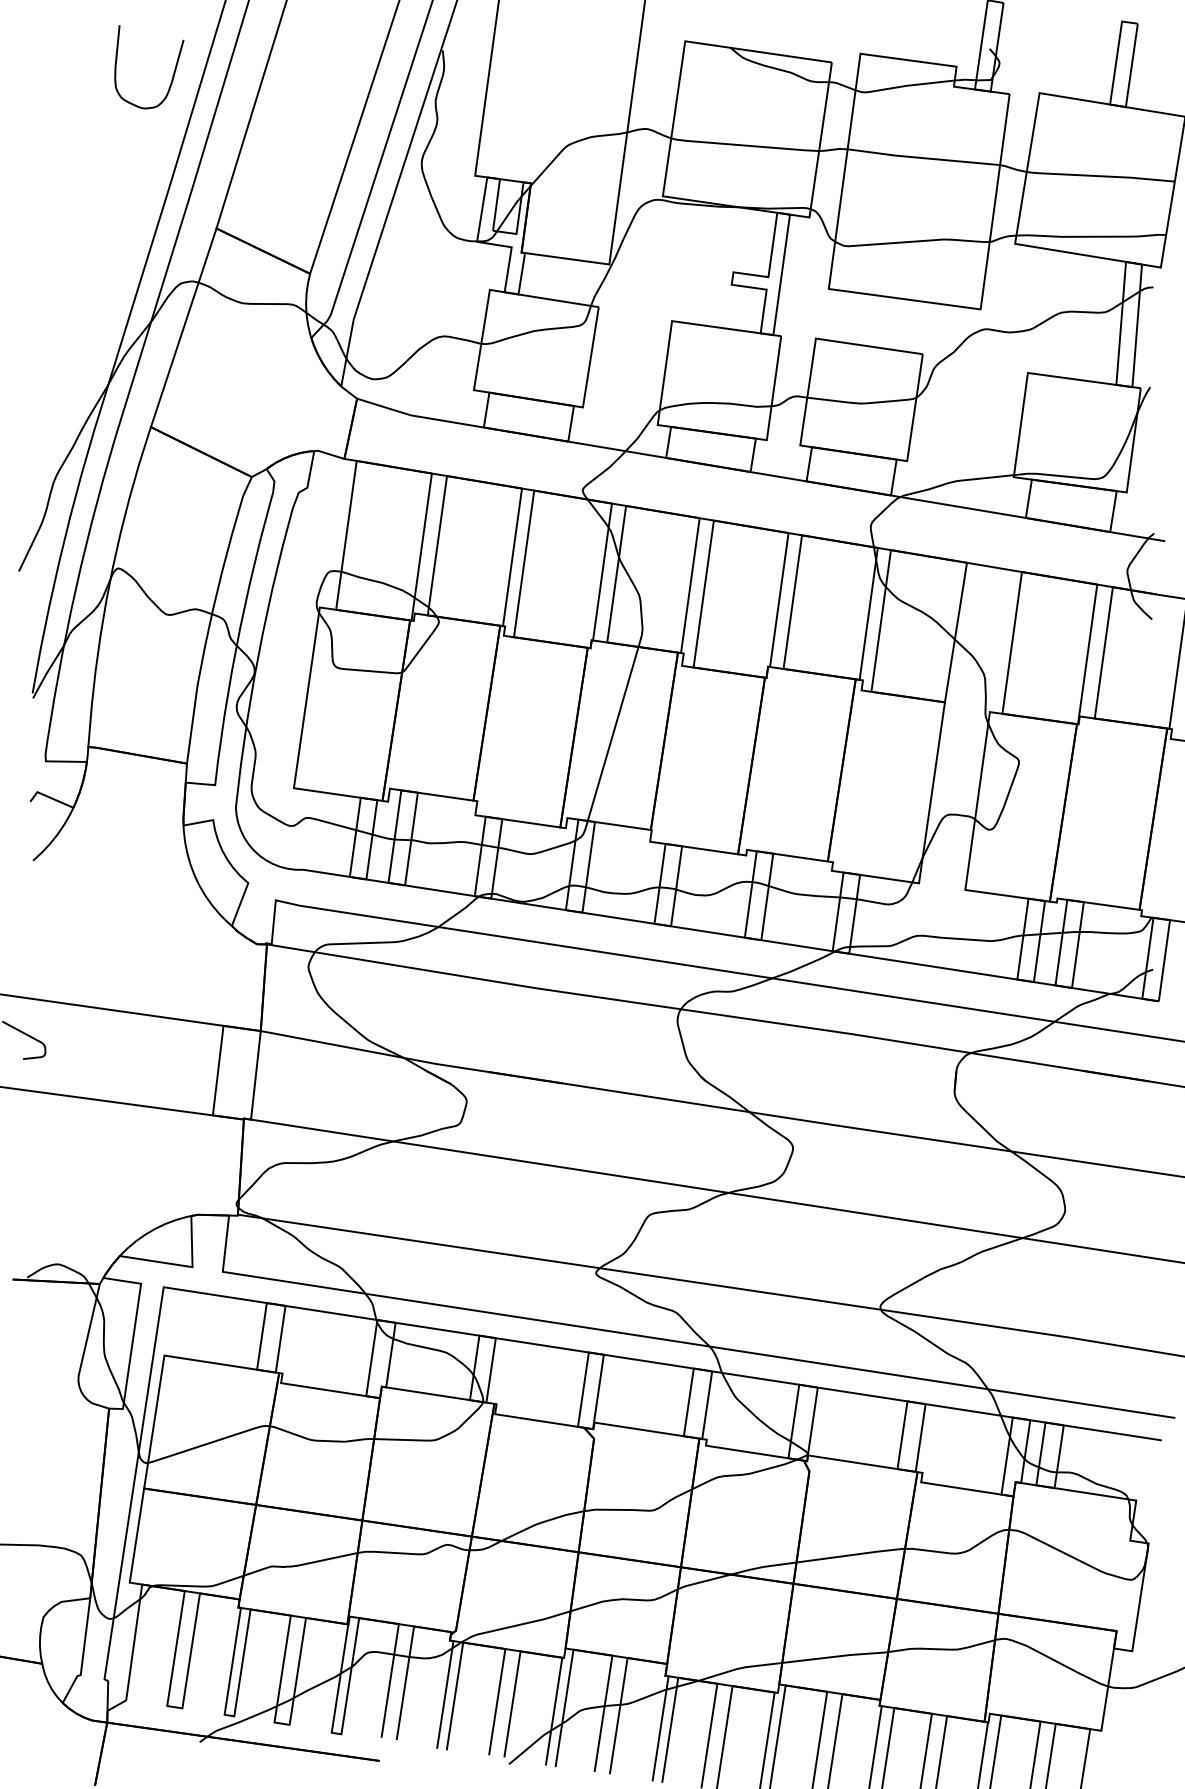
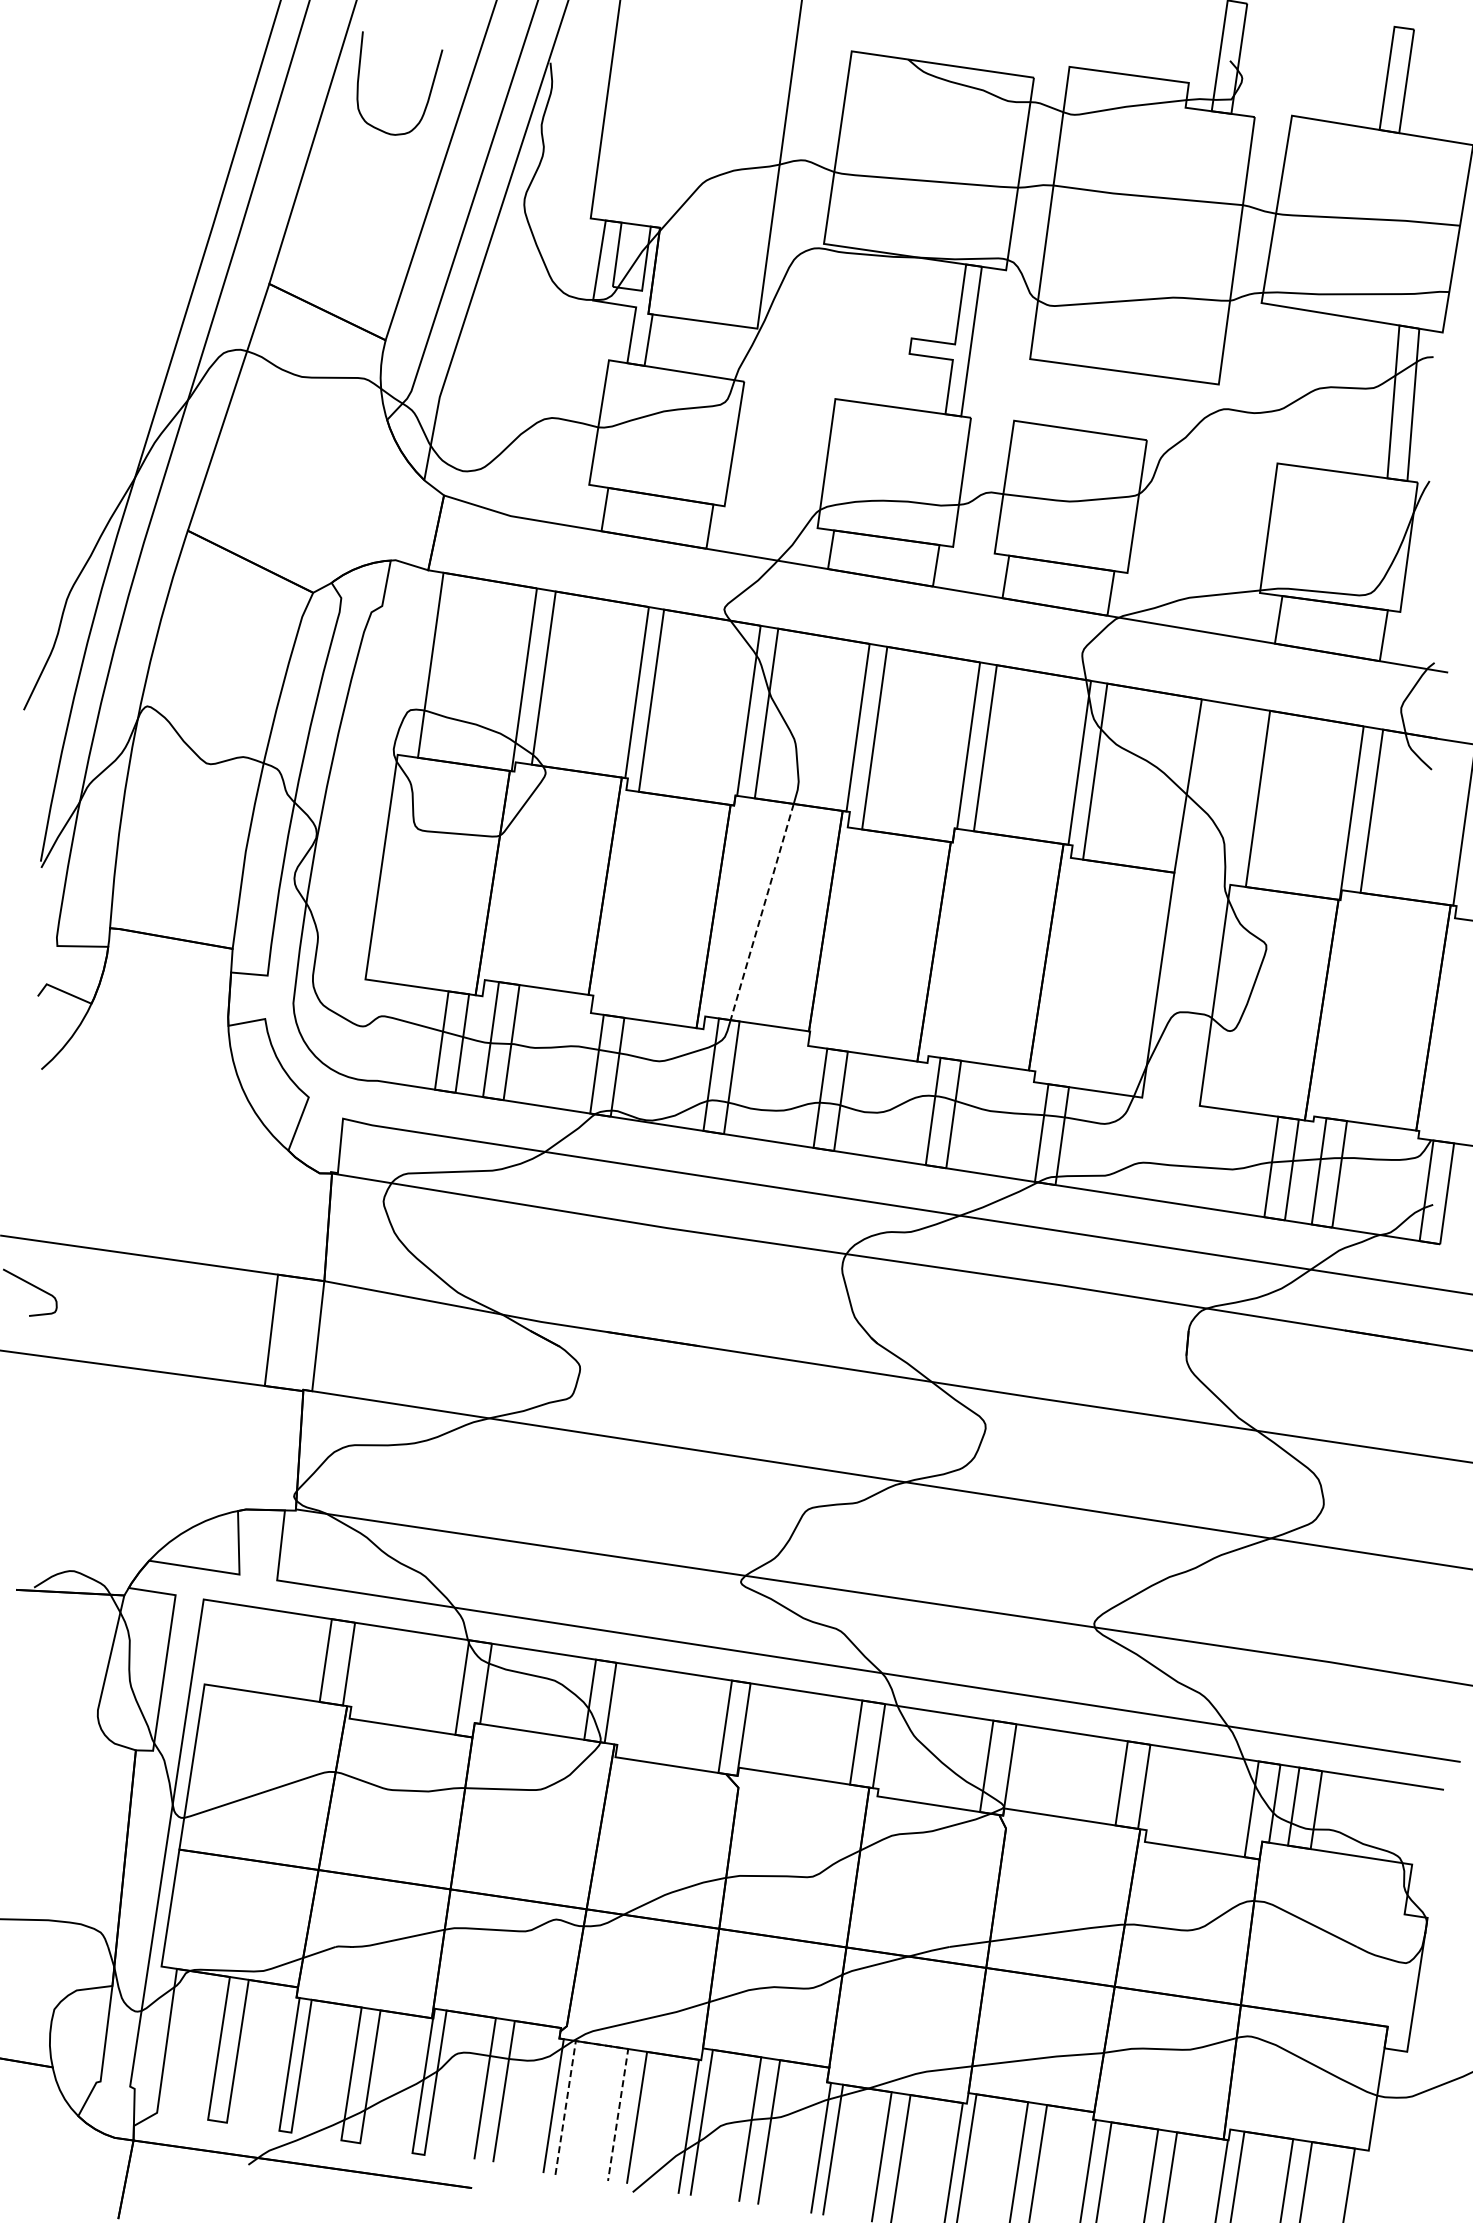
curve: (173, 74) -> (429, 92), moved
line: (613, 734) -> (762, 912), solid -> dashed
line: (483, 1645) -> (601, 2044), solid -> dashed

